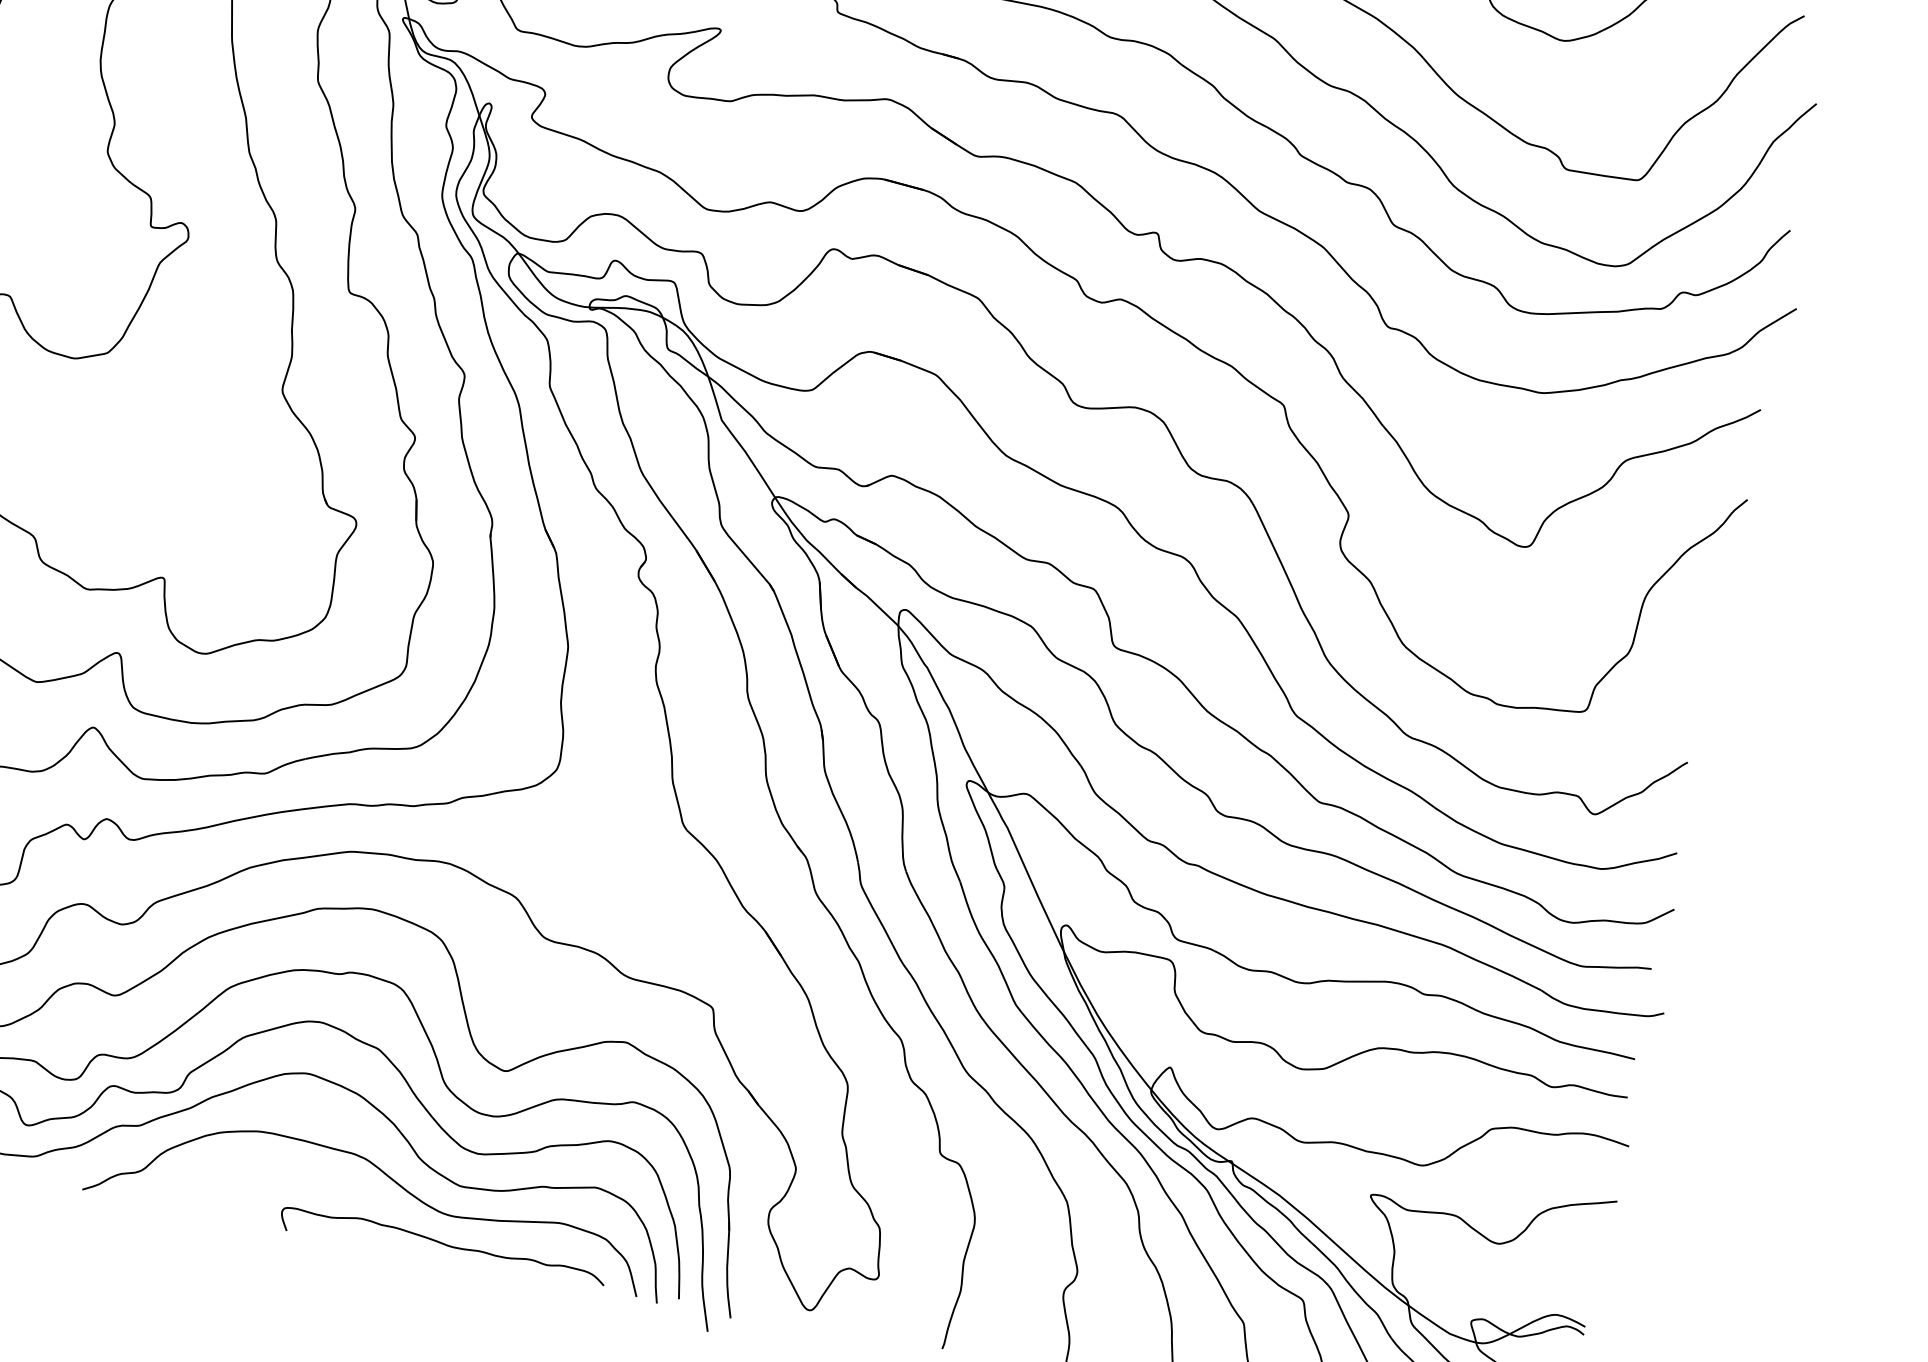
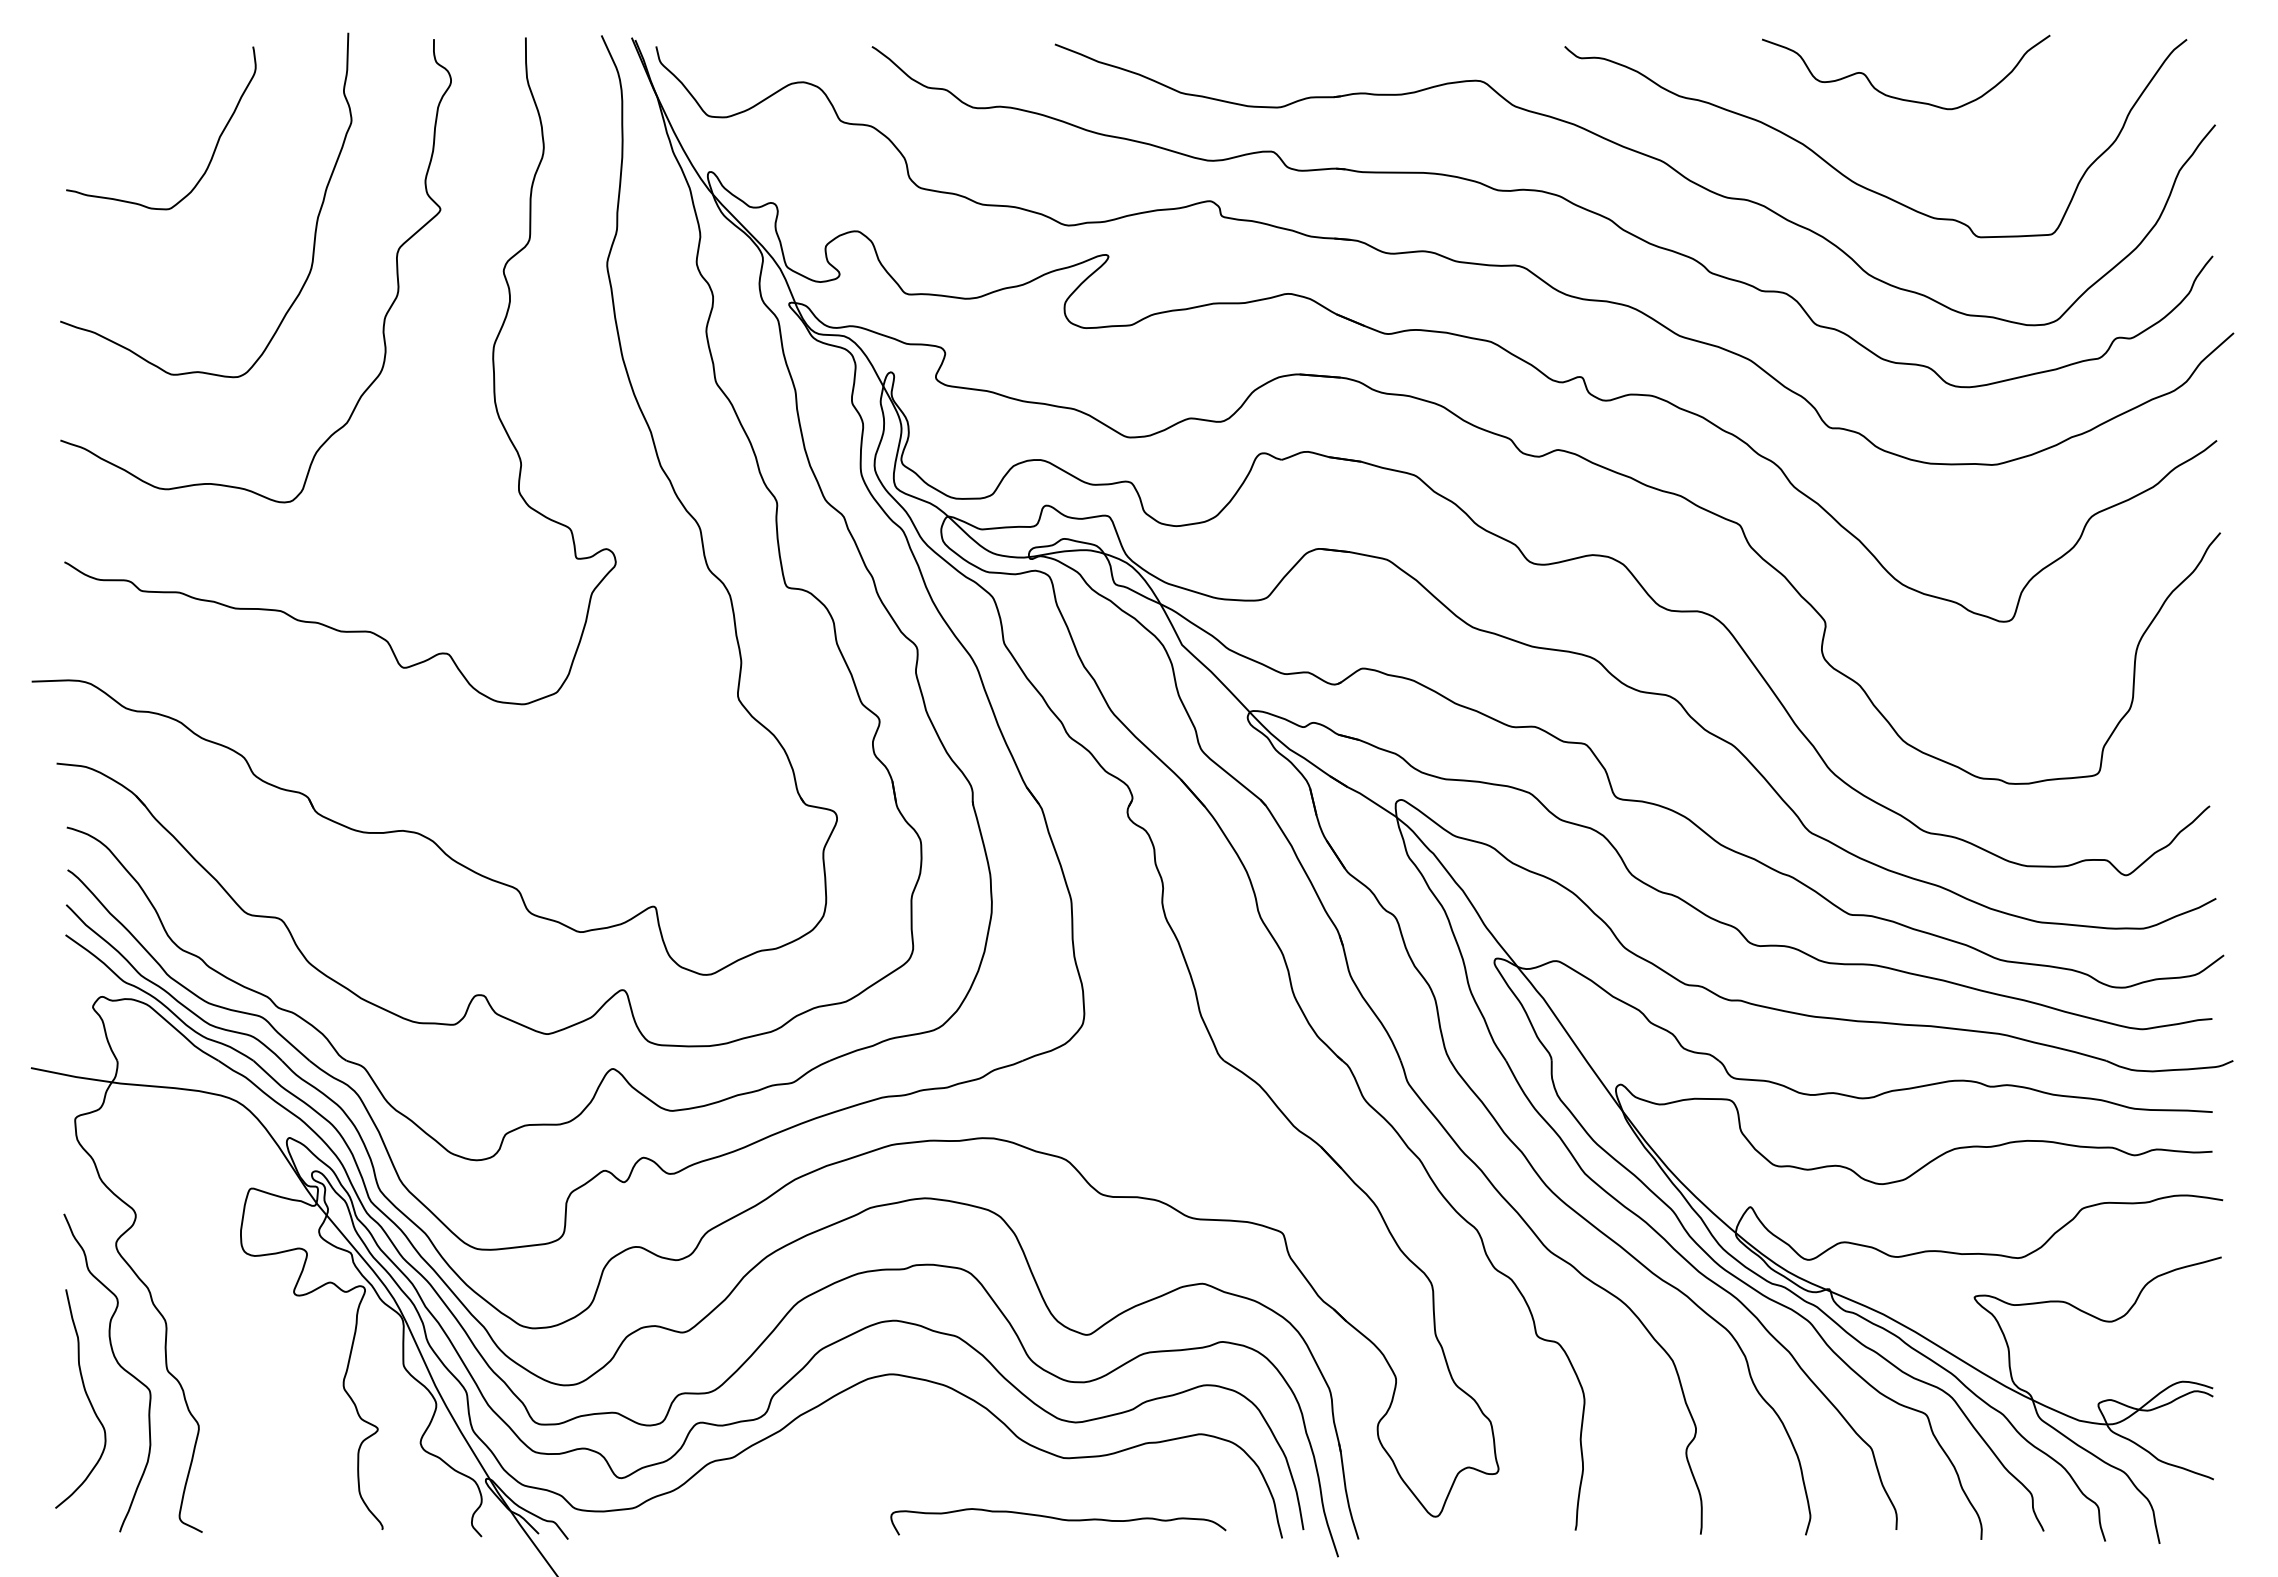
curve: (385, 1175) -> (987, 1461), removed

